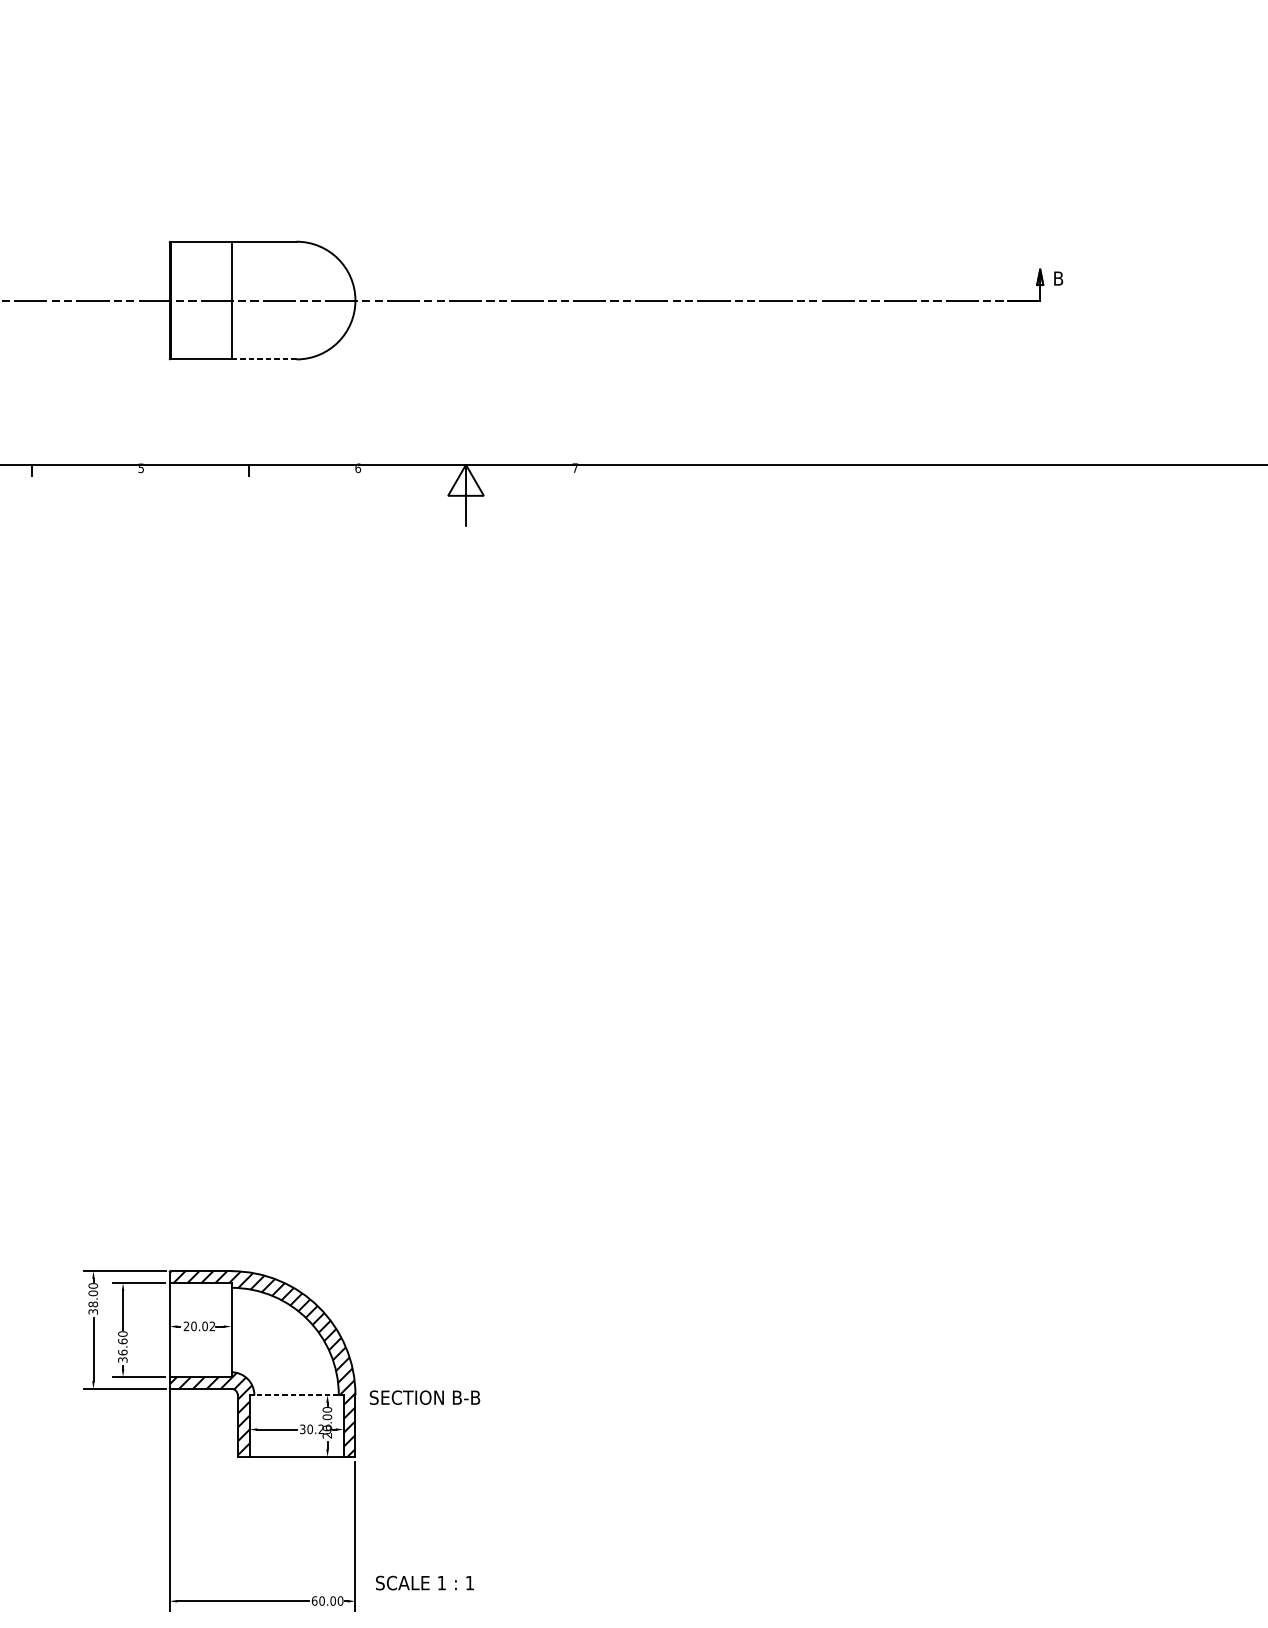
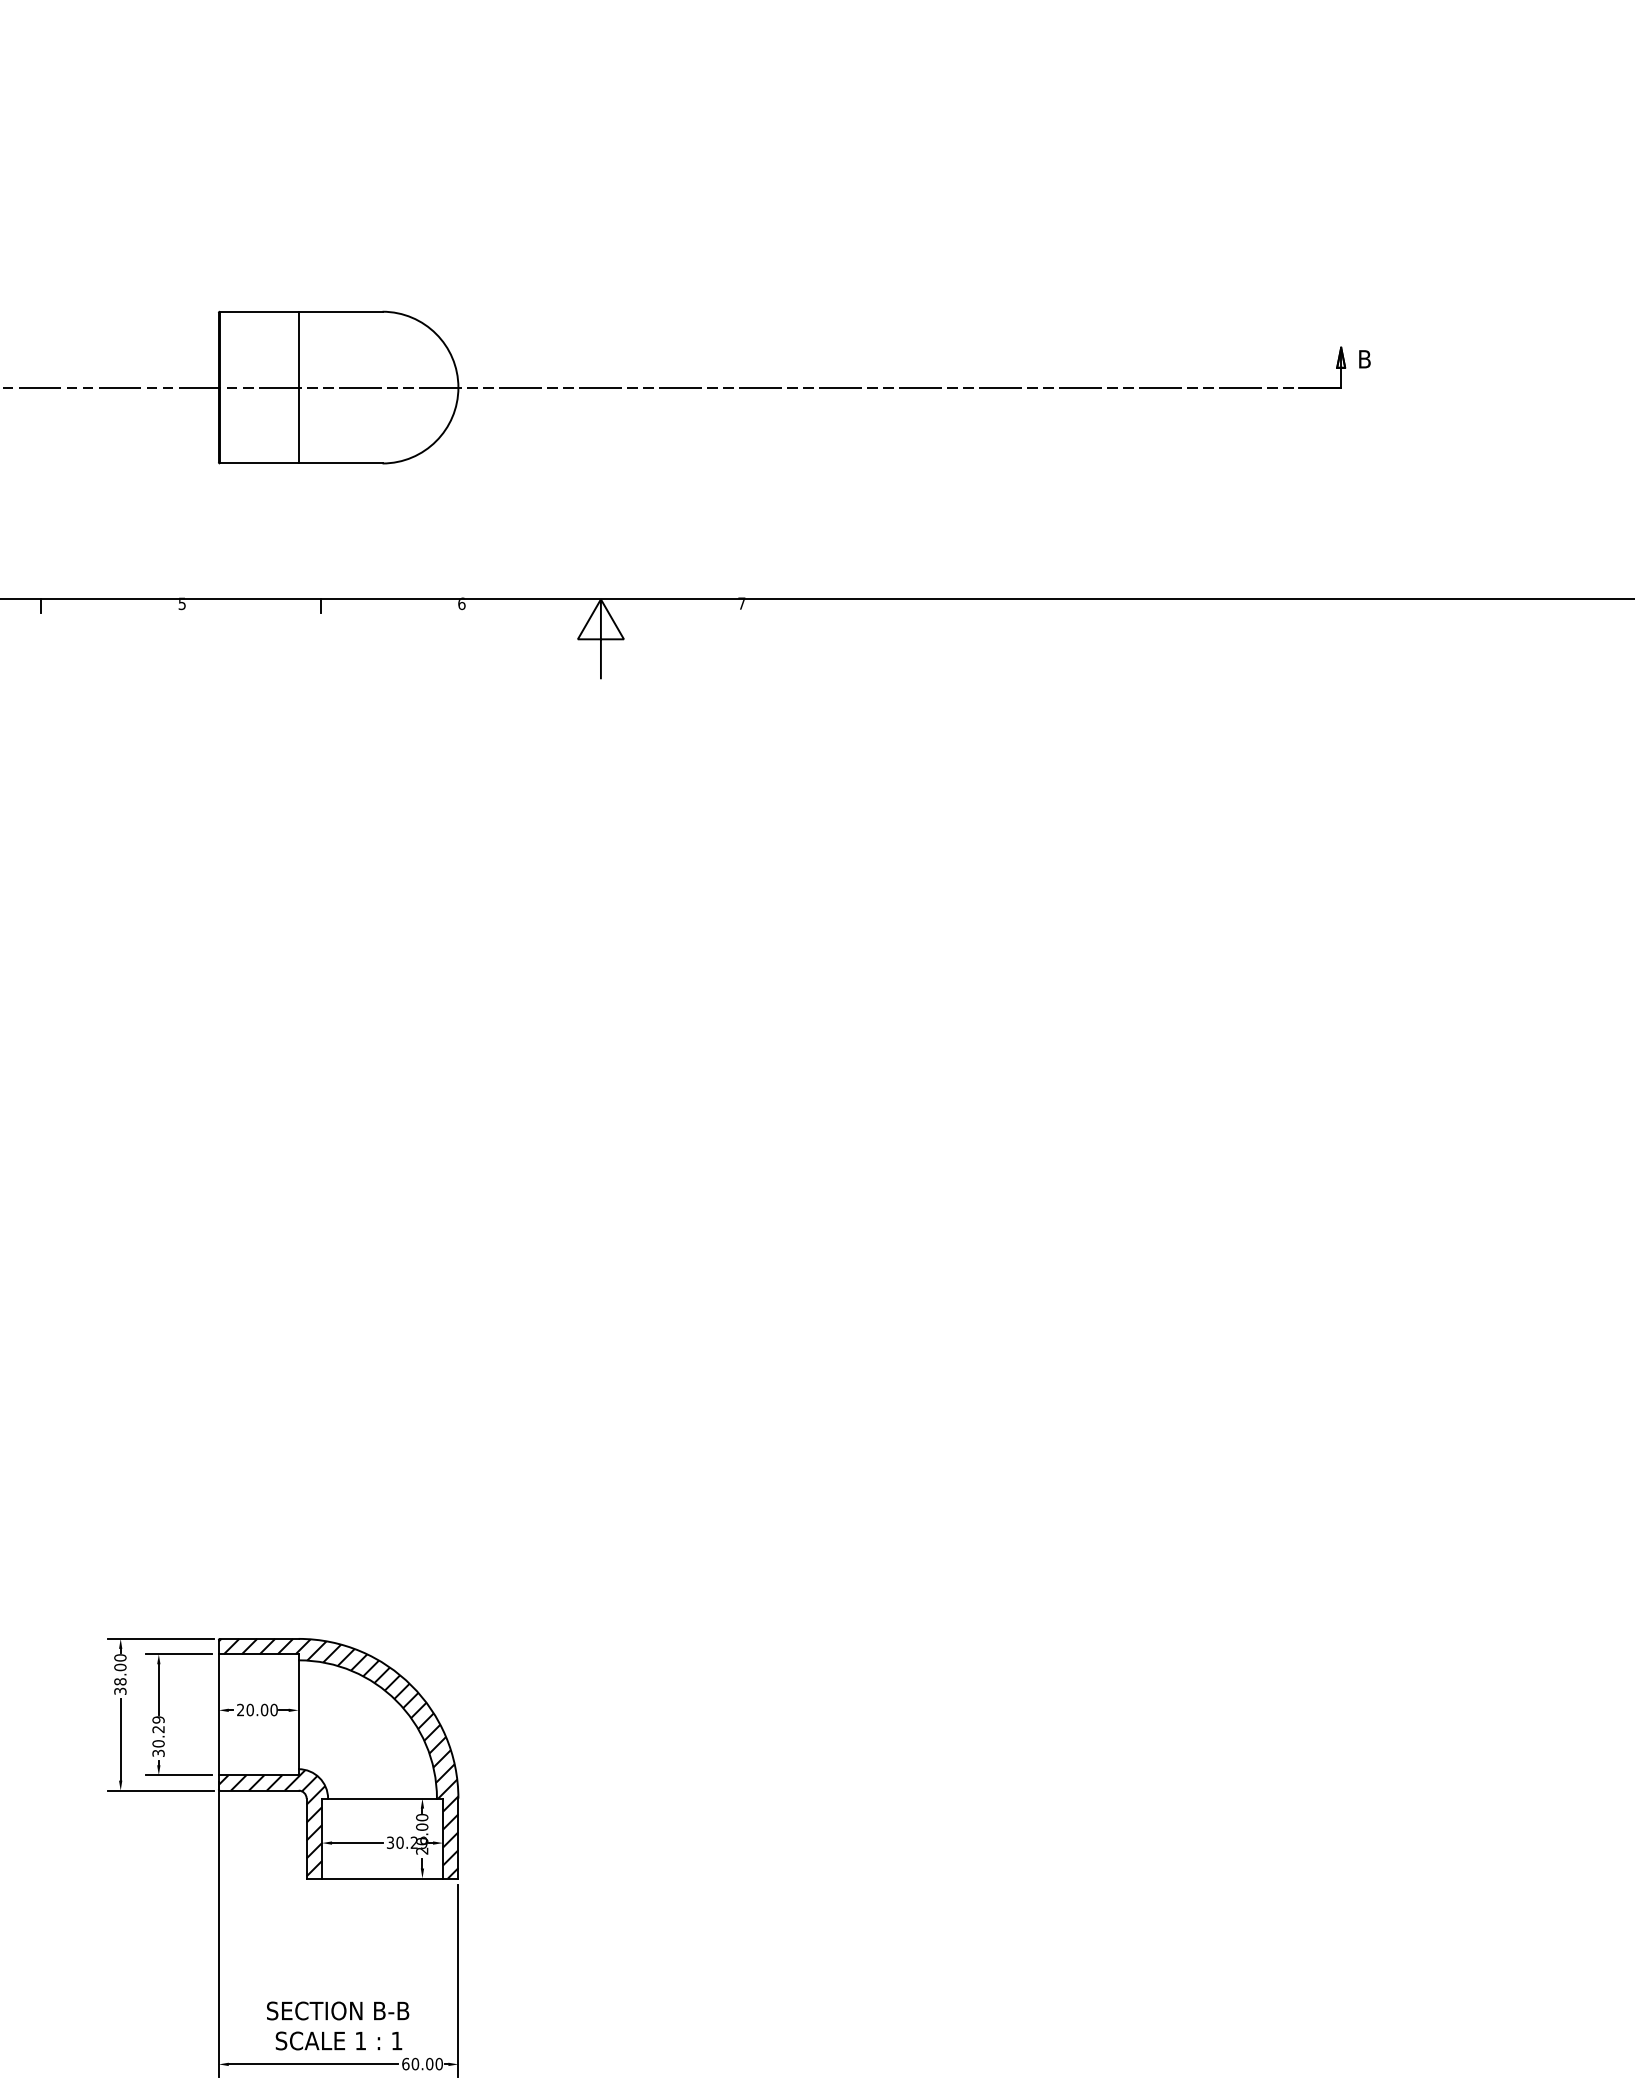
line: (263, 359) -> (340, 463), dashed -> solid
text: (212, 1326) -> (273, 1710), 20.02 -> 20.00
text: (122, 1343) -> (158, 1731), 36.60 -> 30.29
line: (296, 1394) -> (382, 1798), dashed -> solid
text: (425, 1397) -> (338, 2010), moved
text: (424, 1582) -> (338, 2040), moved

